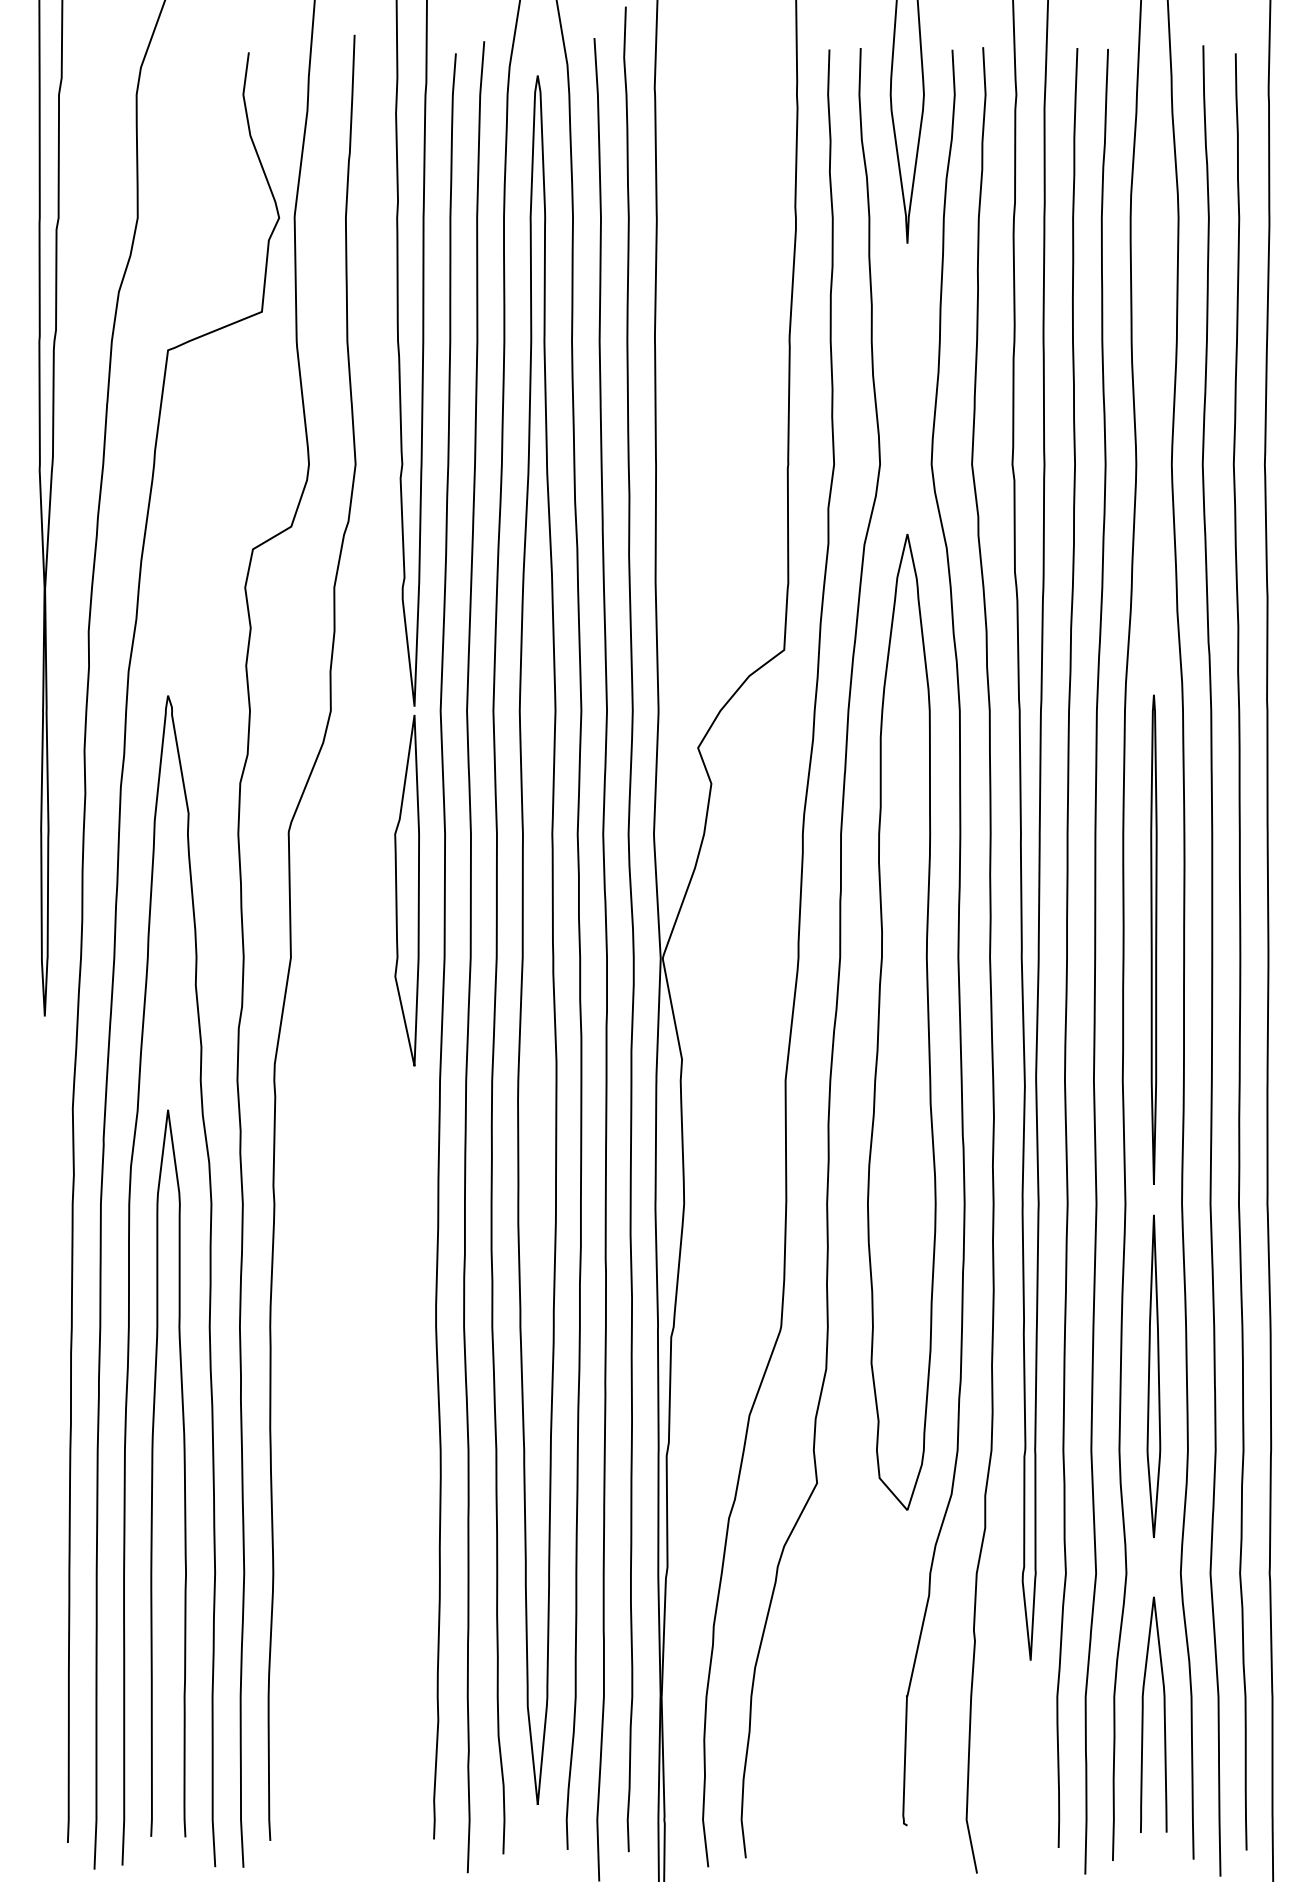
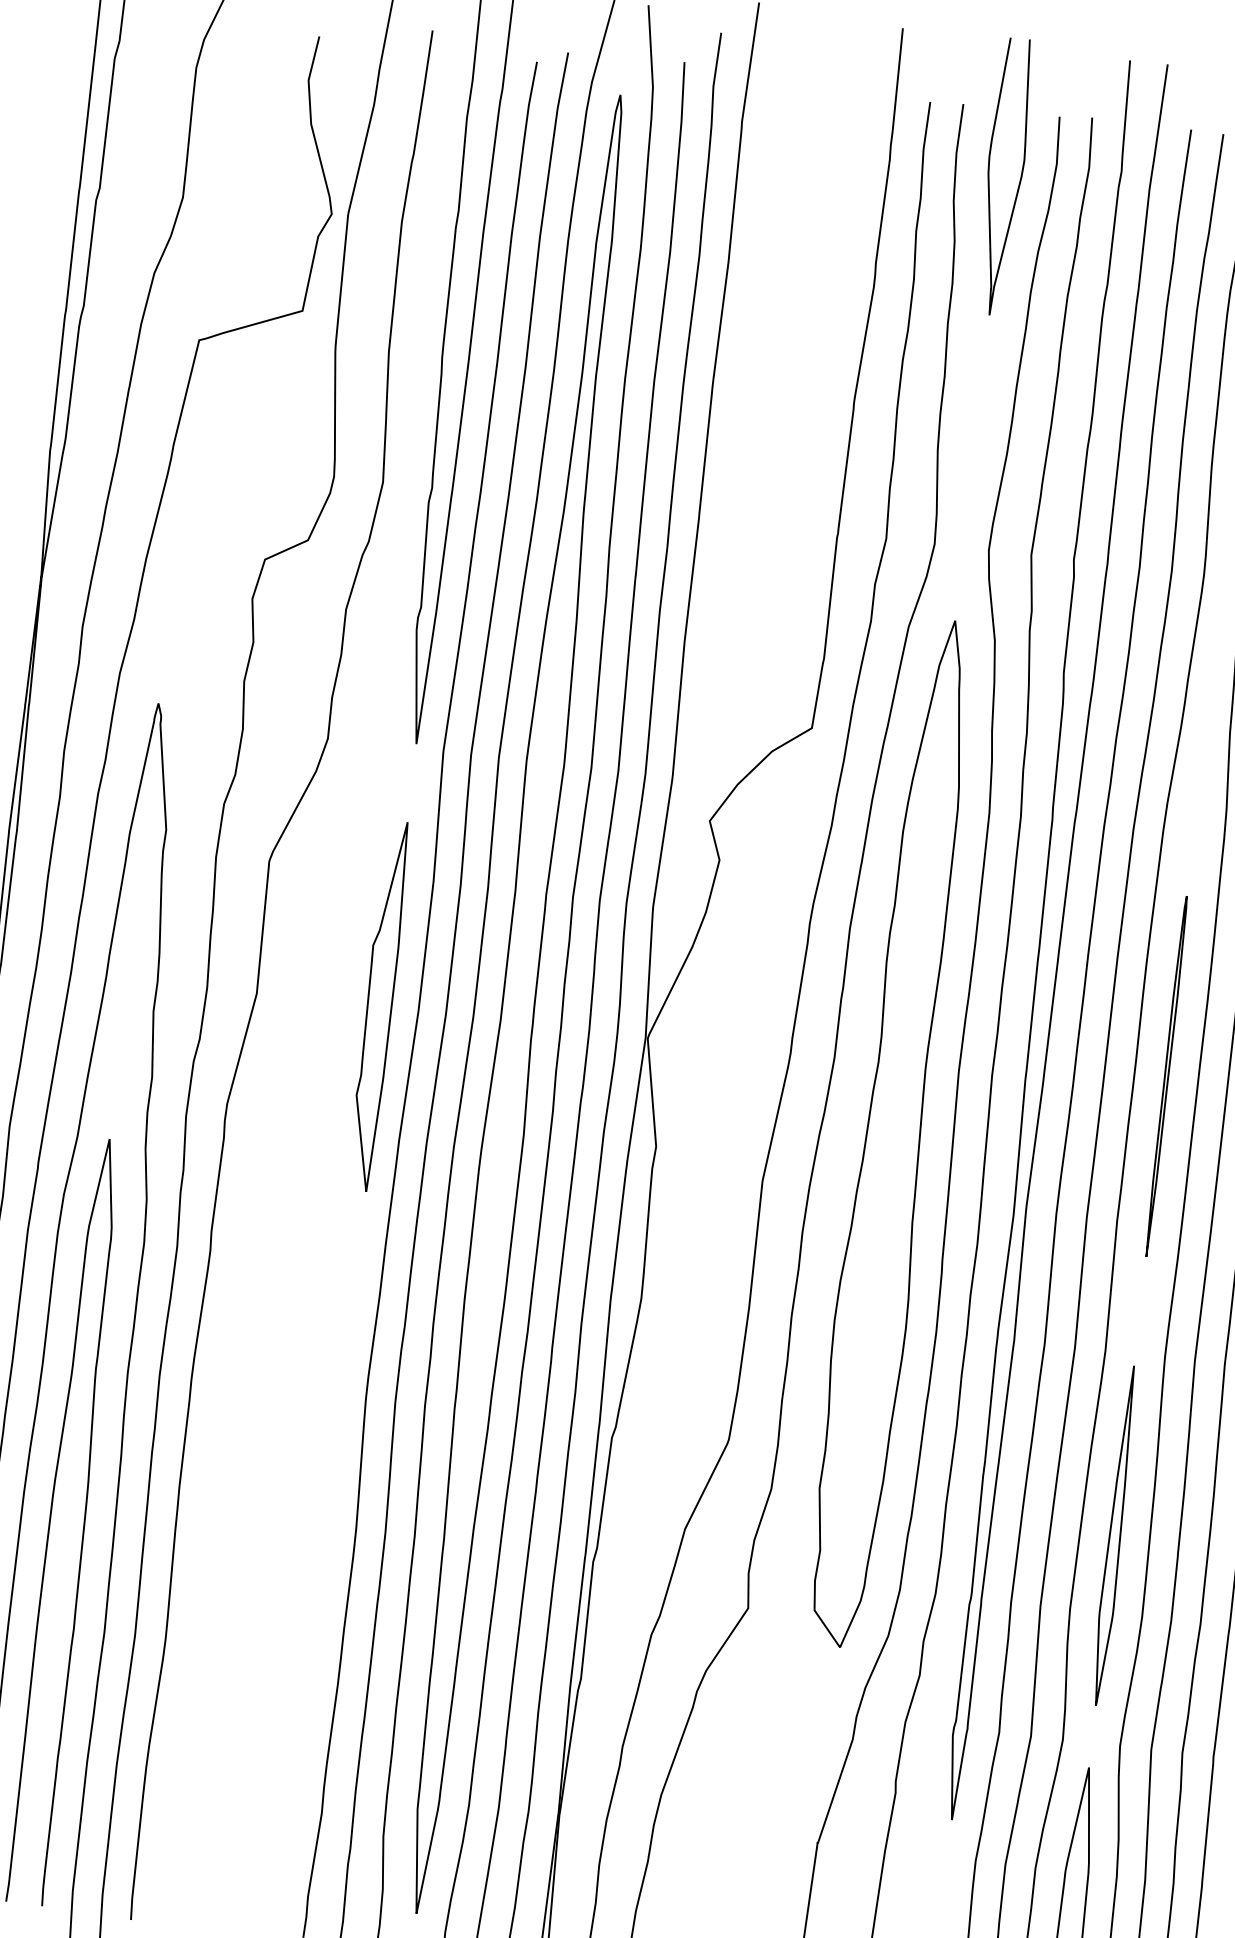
part: (406, 890) -> (378, 1005), moved
part: (1153, 939) -> (1166, 1076), size x0.7

